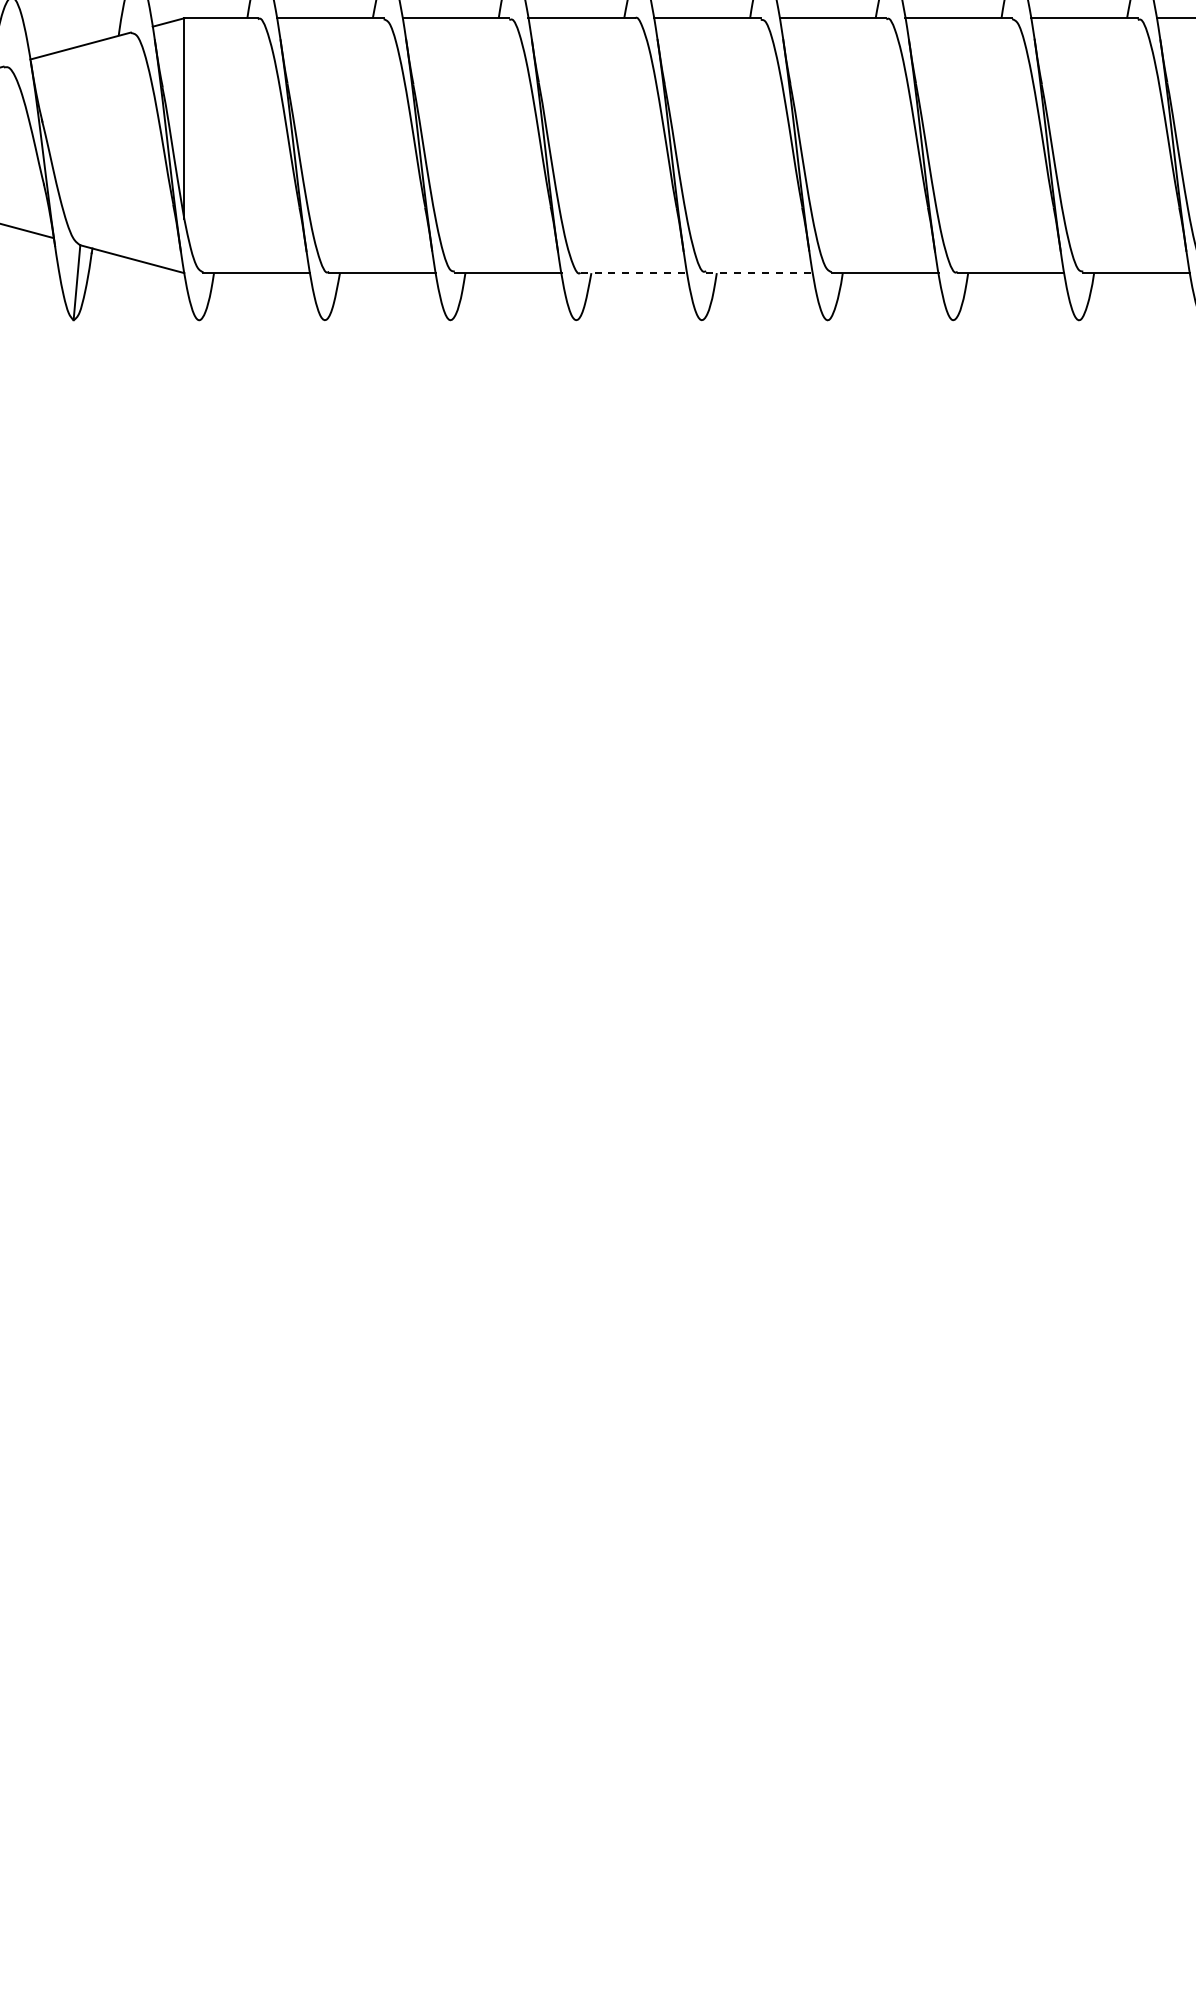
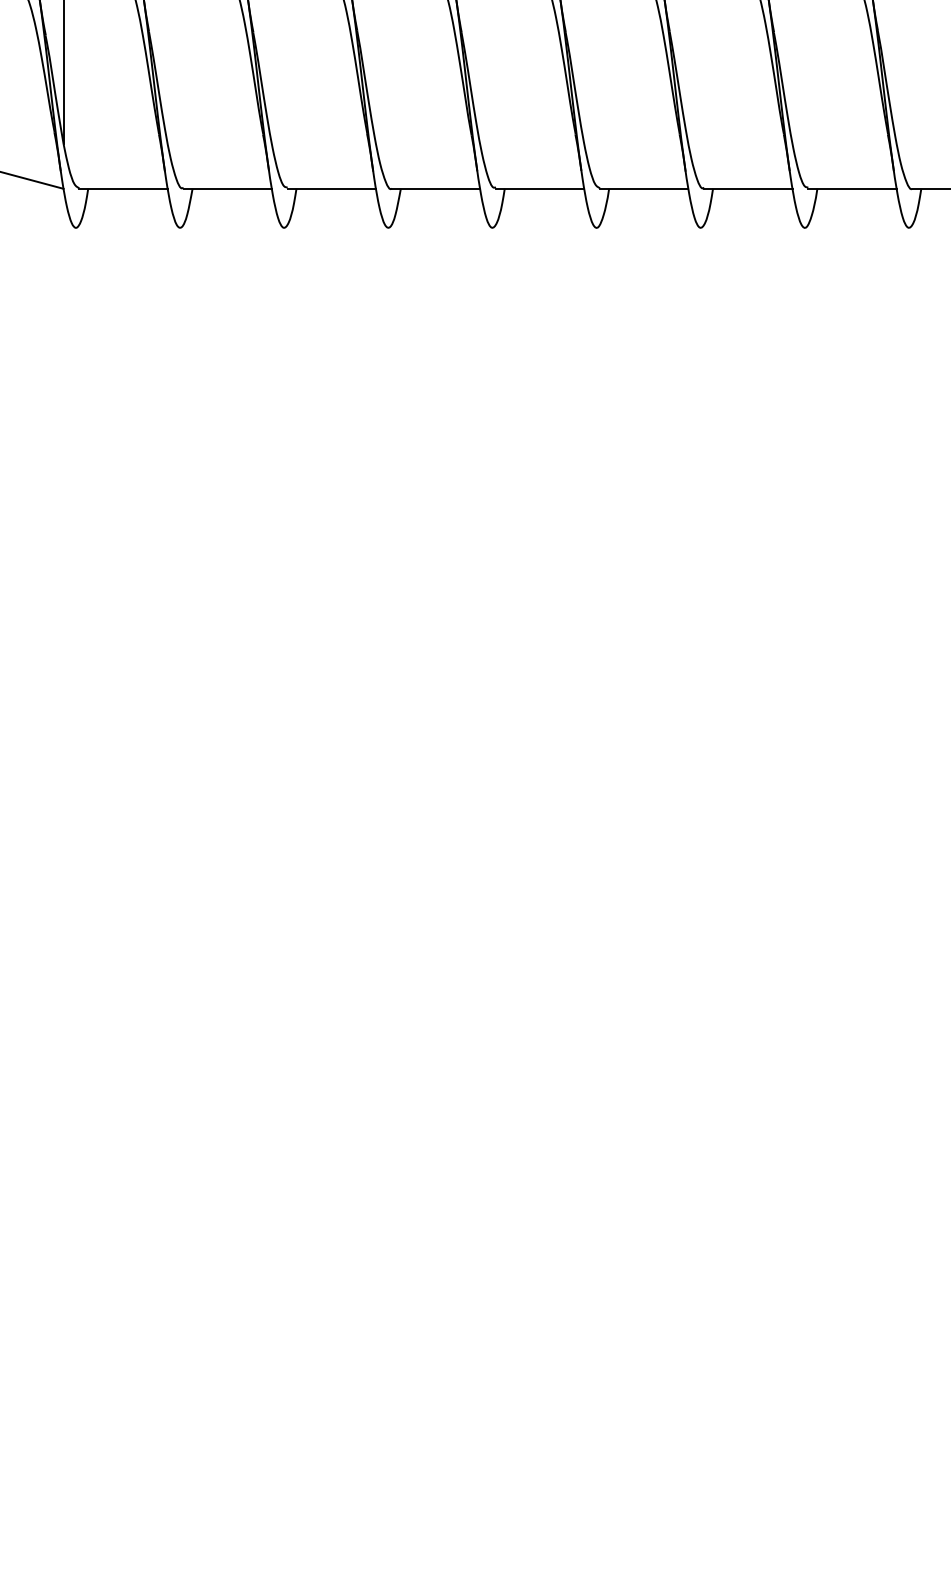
line: (634, 273) -> (436, 189), dashed -> solid
line: (760, 273) -> (540, 189), dashed -> solid

